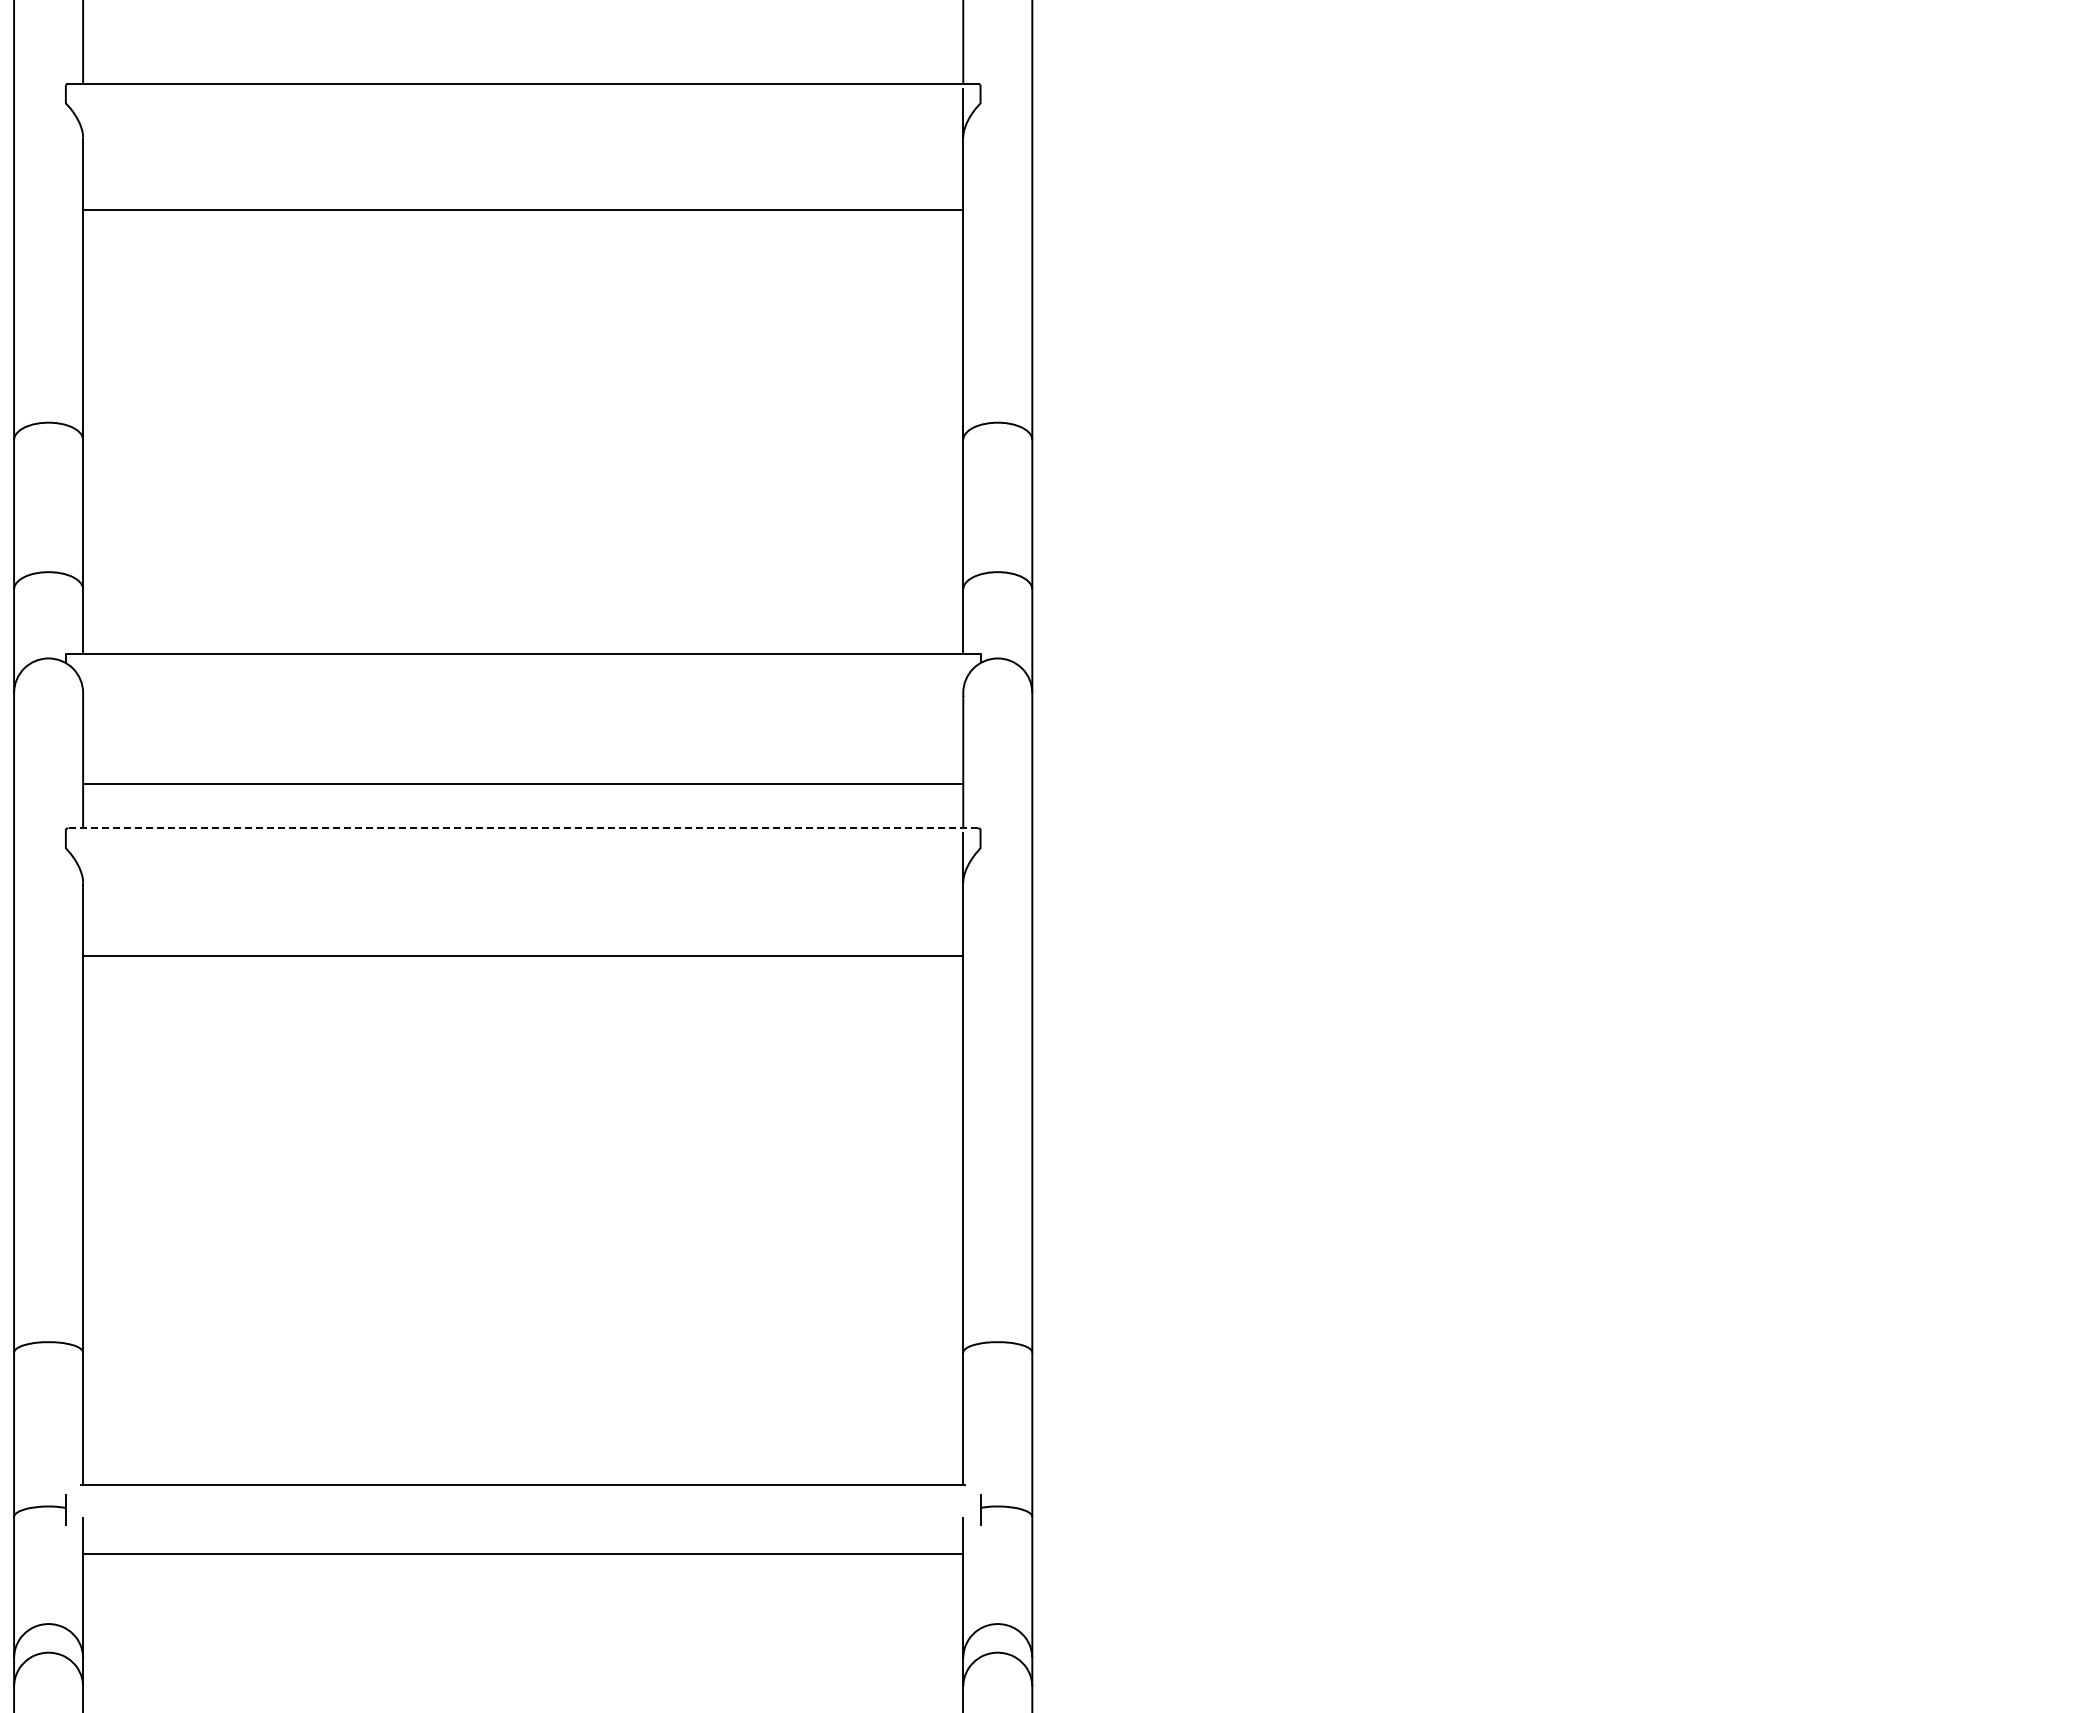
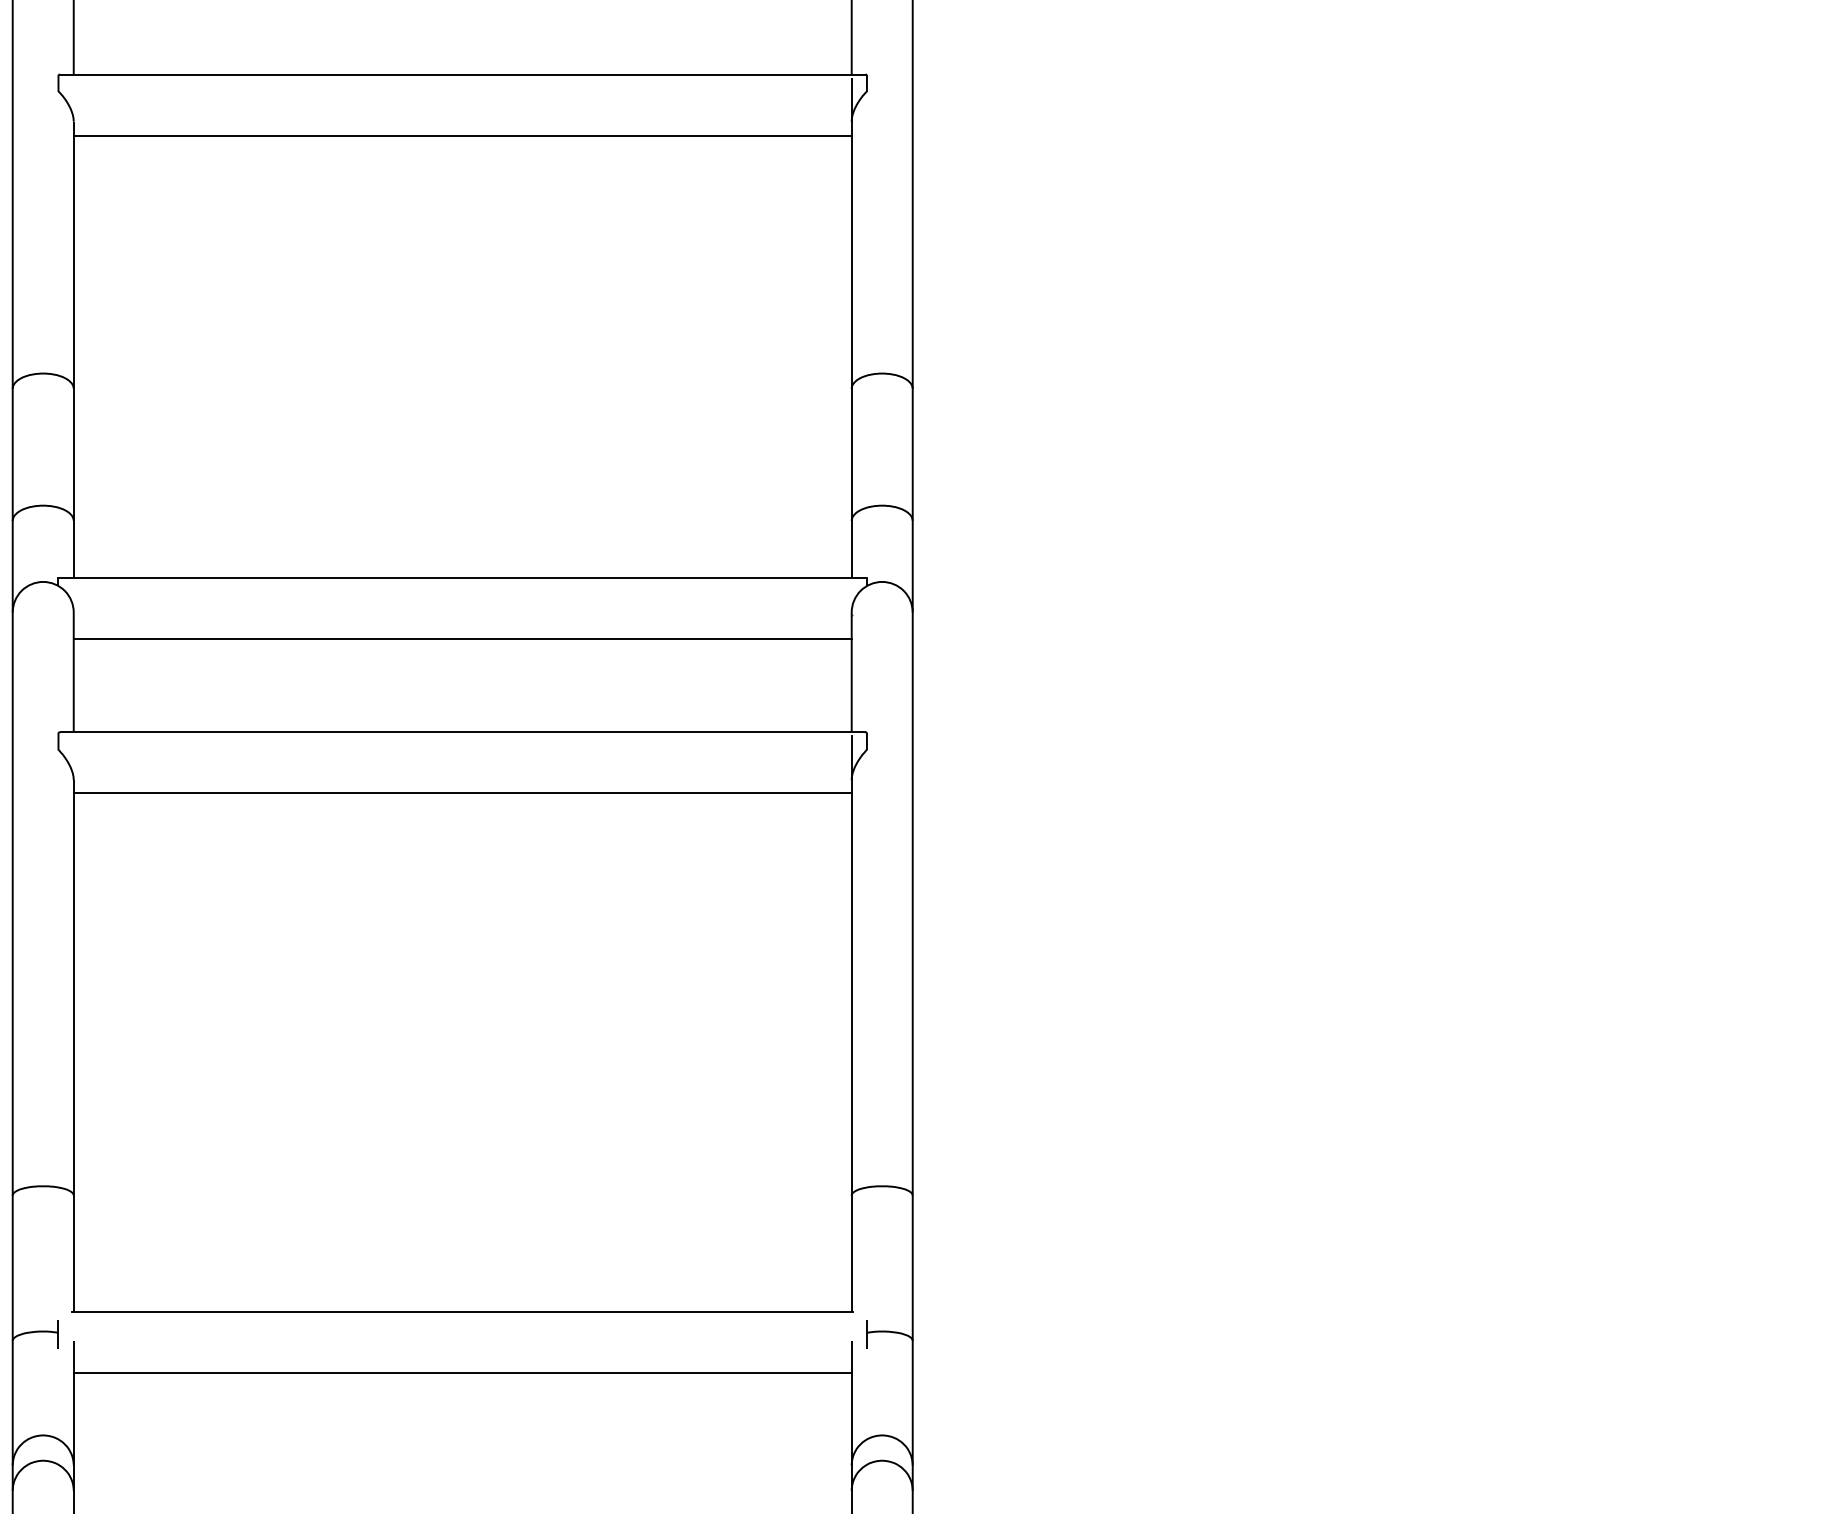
line: (523, 210) -> (462, 135), moved
line: (523, 784) -> (462, 639), moved
line: (523, 828) -> (462, 732), dashed -> solid
line: (523, 956) -> (462, 793), moved

